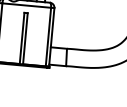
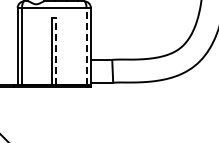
line: (48, 36) -> (86, 46), solid -> dashed
line: (25, 38) -> (56, 51), solid -> dashed

